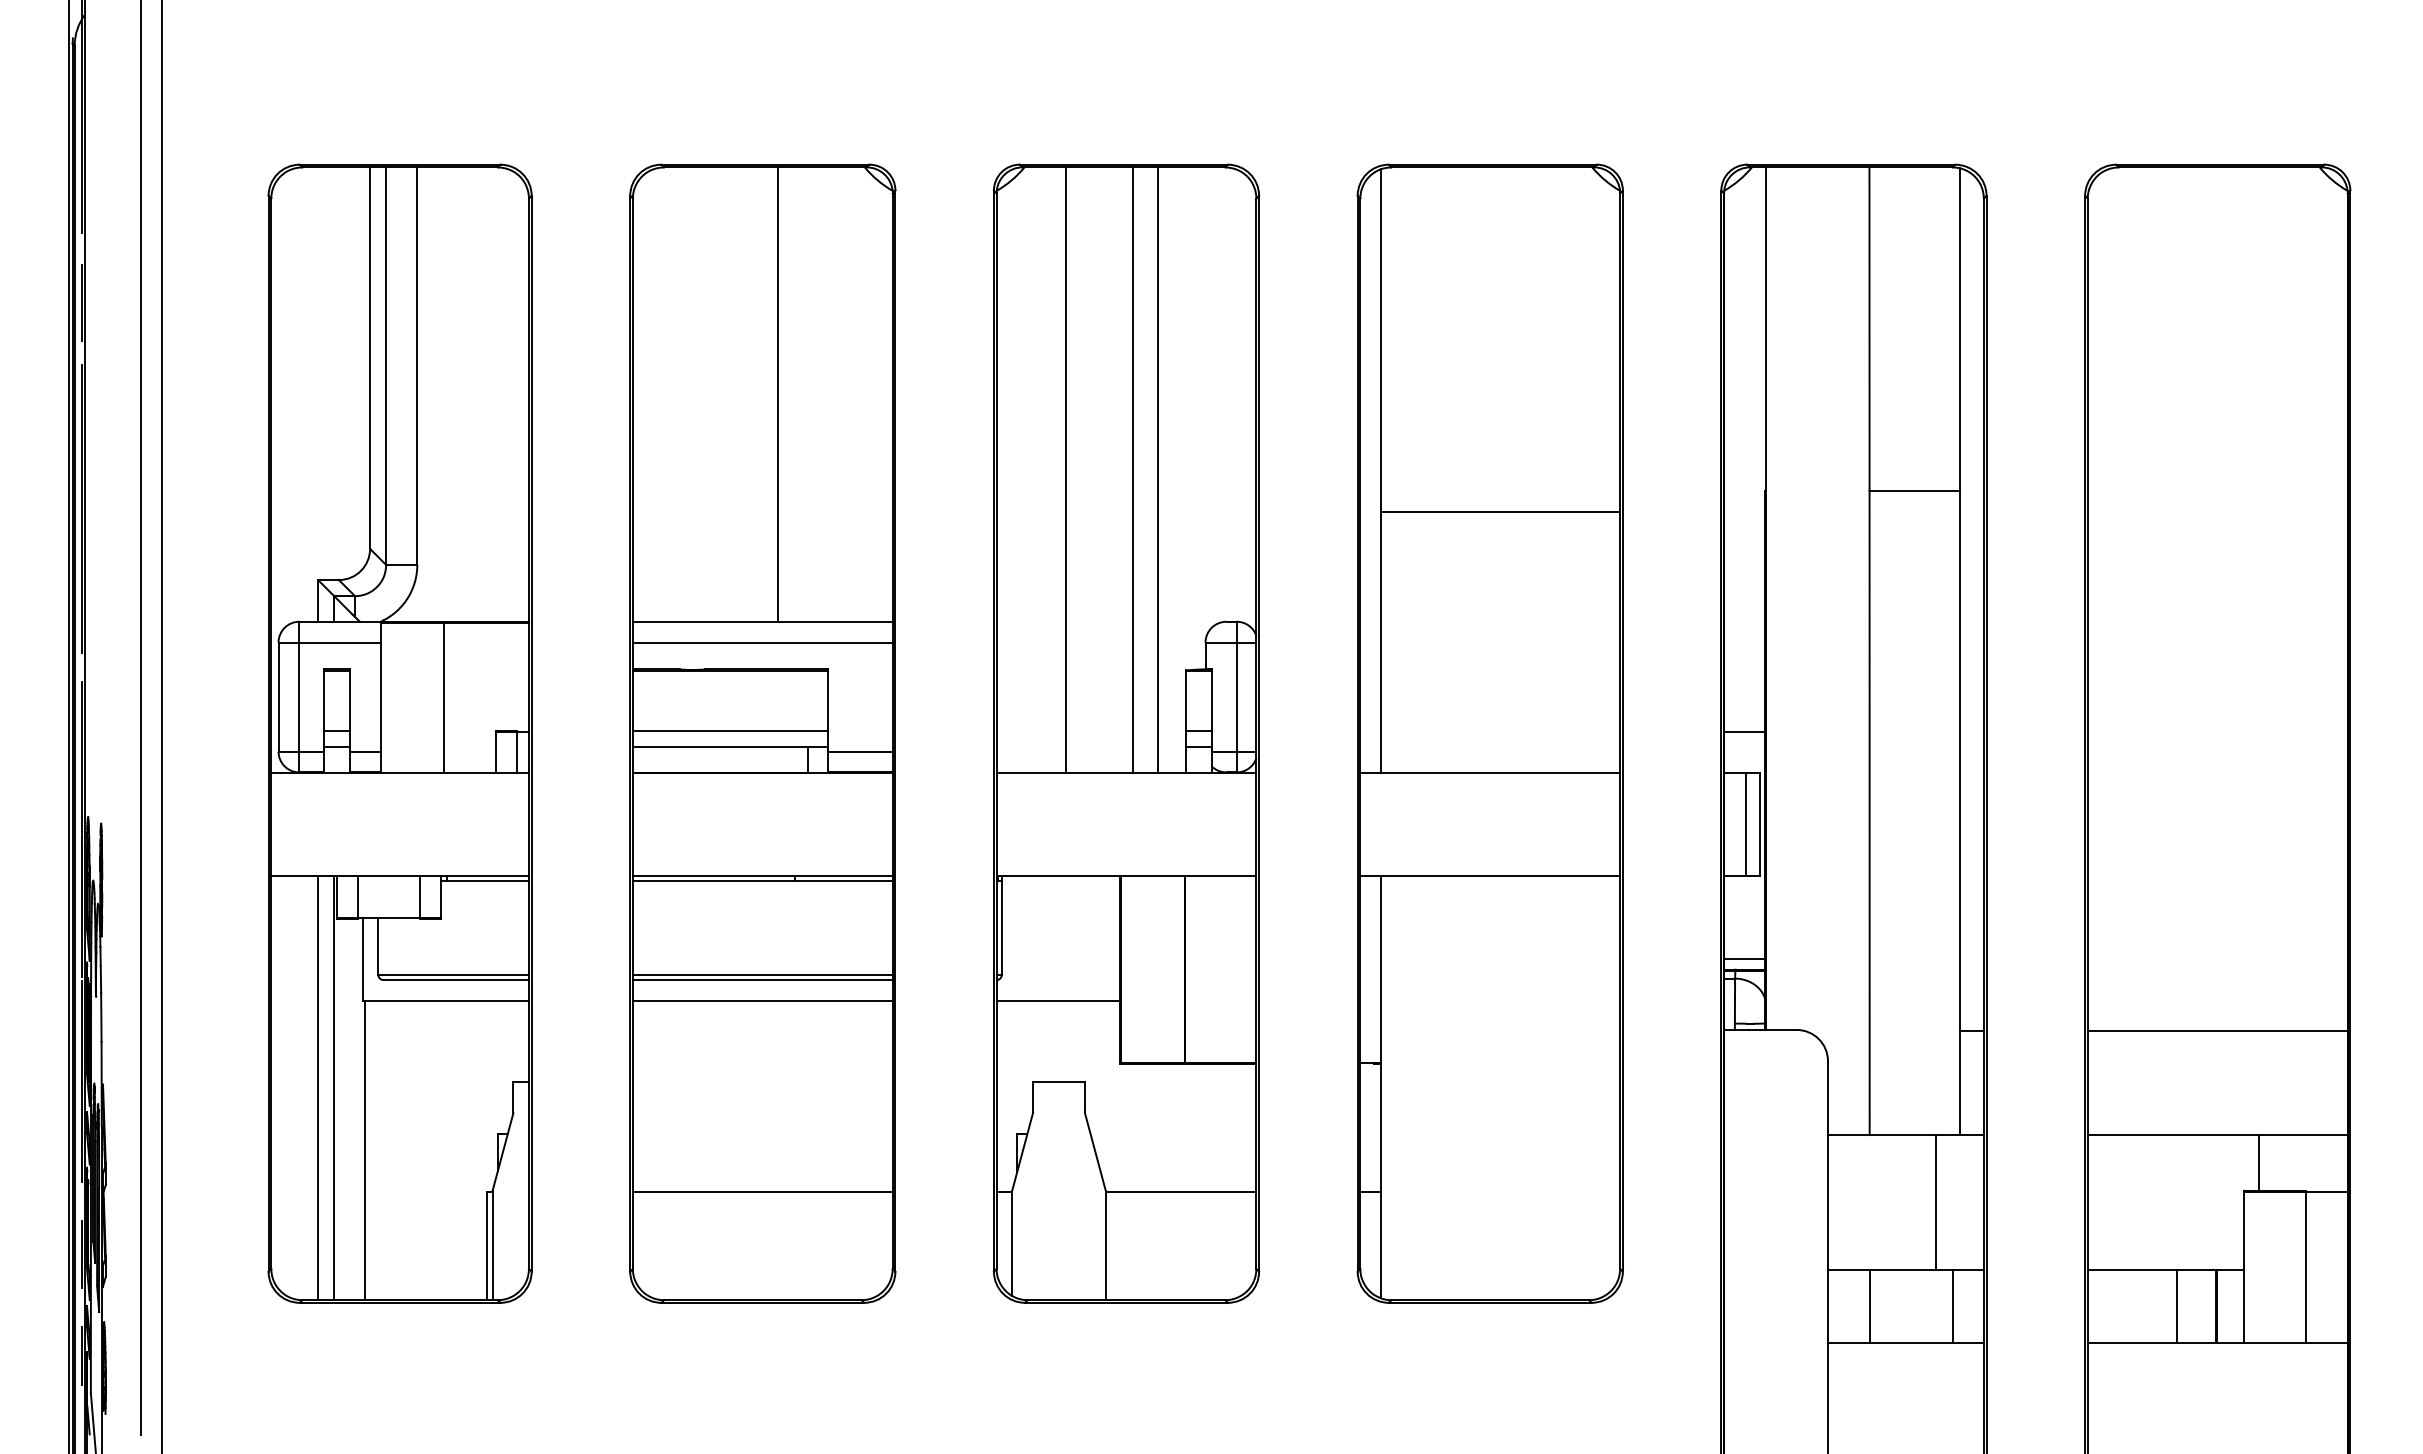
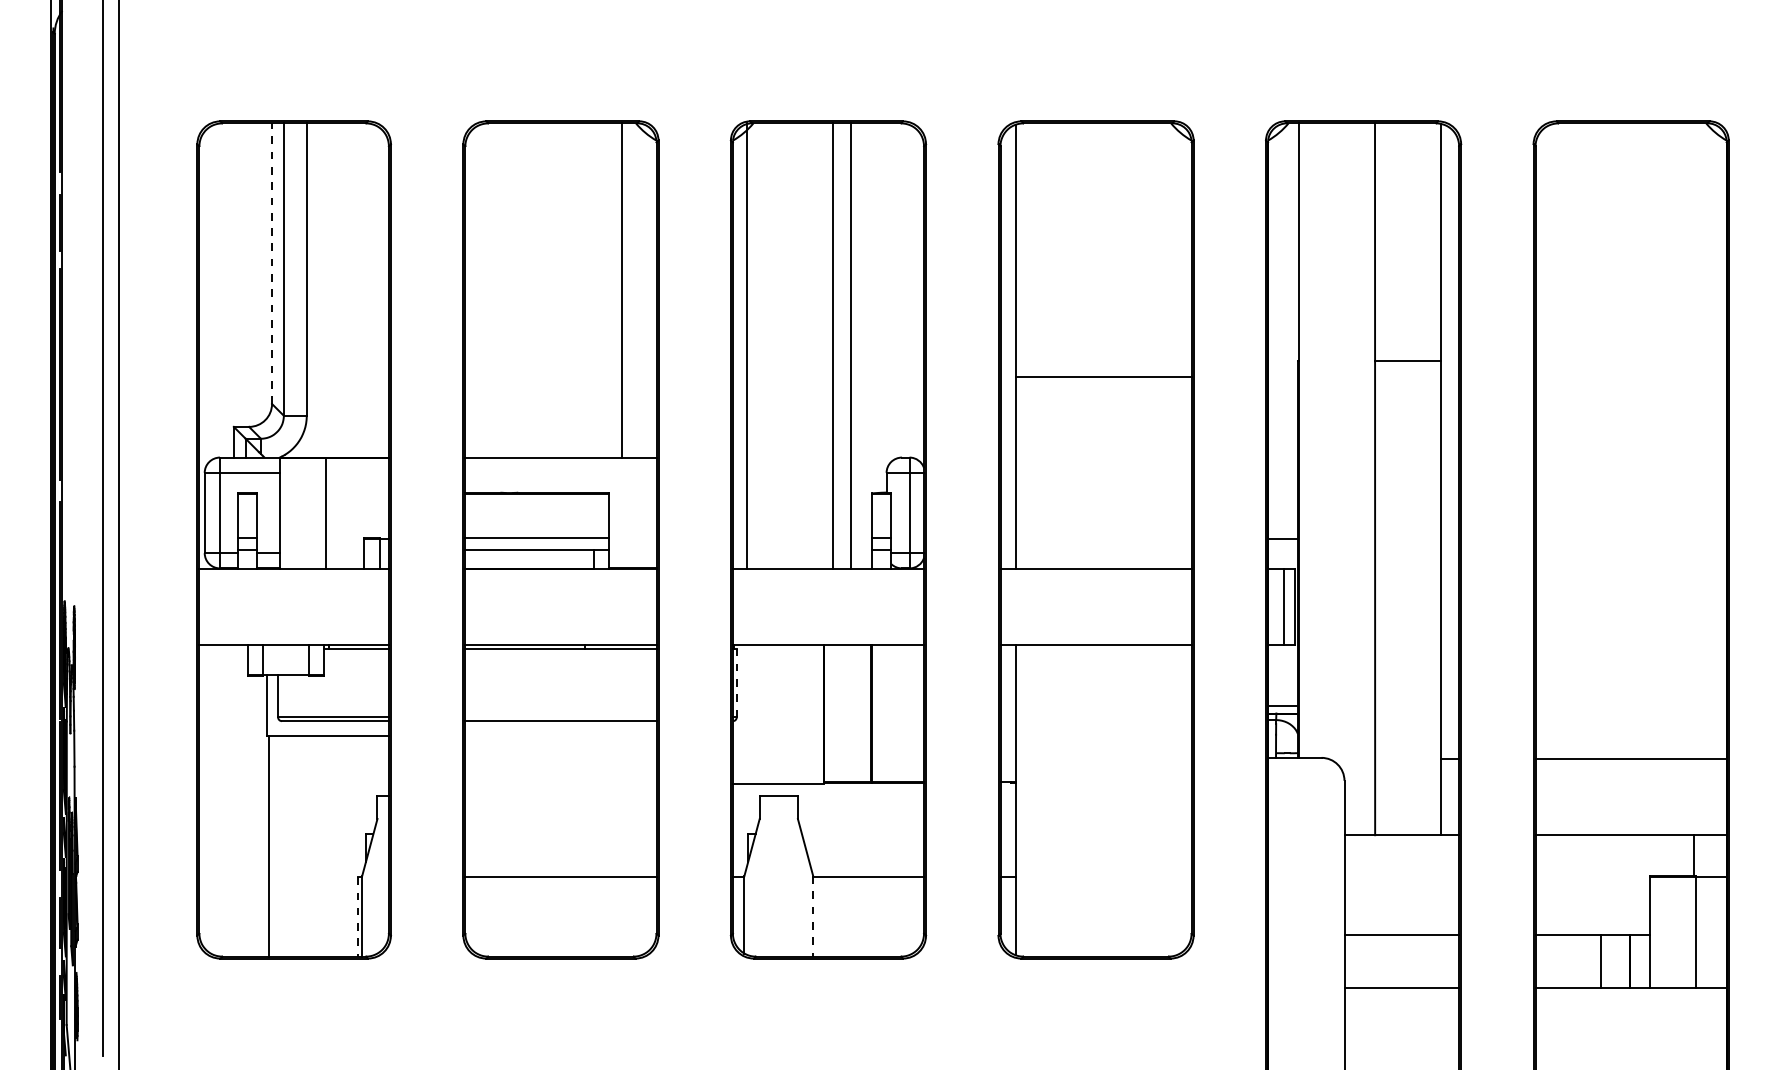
line: (370, 358) -> (272, 263), solid -> dashed
line: (778, 394) -> (622, 290), moved
line: (1066, 470) -> (747, 346), moved
line: (762, 642) -> (560, 472), removed
line: (860, 751) -> (632, 553), removed
line: (1001, 925) -> (736, 681), solid -> dashed
line: (762, 974) -> (560, 717), removed
line: (762, 1000) -> (560, 736), removed
line: (1058, 1000) -> (778, 783), moved
line: (318, 1088) -> (234, 800), removed
line: (334, 1088) -> (245, 800), removed
line: (2258, 1163) -> (1693, 856), moved
line: (1935, 1202) -> (1423, 884), removed
line: (1105, 1245) -> (813, 916), solid -> dashed
line: (487, 1246) -> (358, 917), solid -> dashed
line: (1869, 1306) -> (1375, 961), removed
line: (1952, 1306) -> (1436, 961), removed

